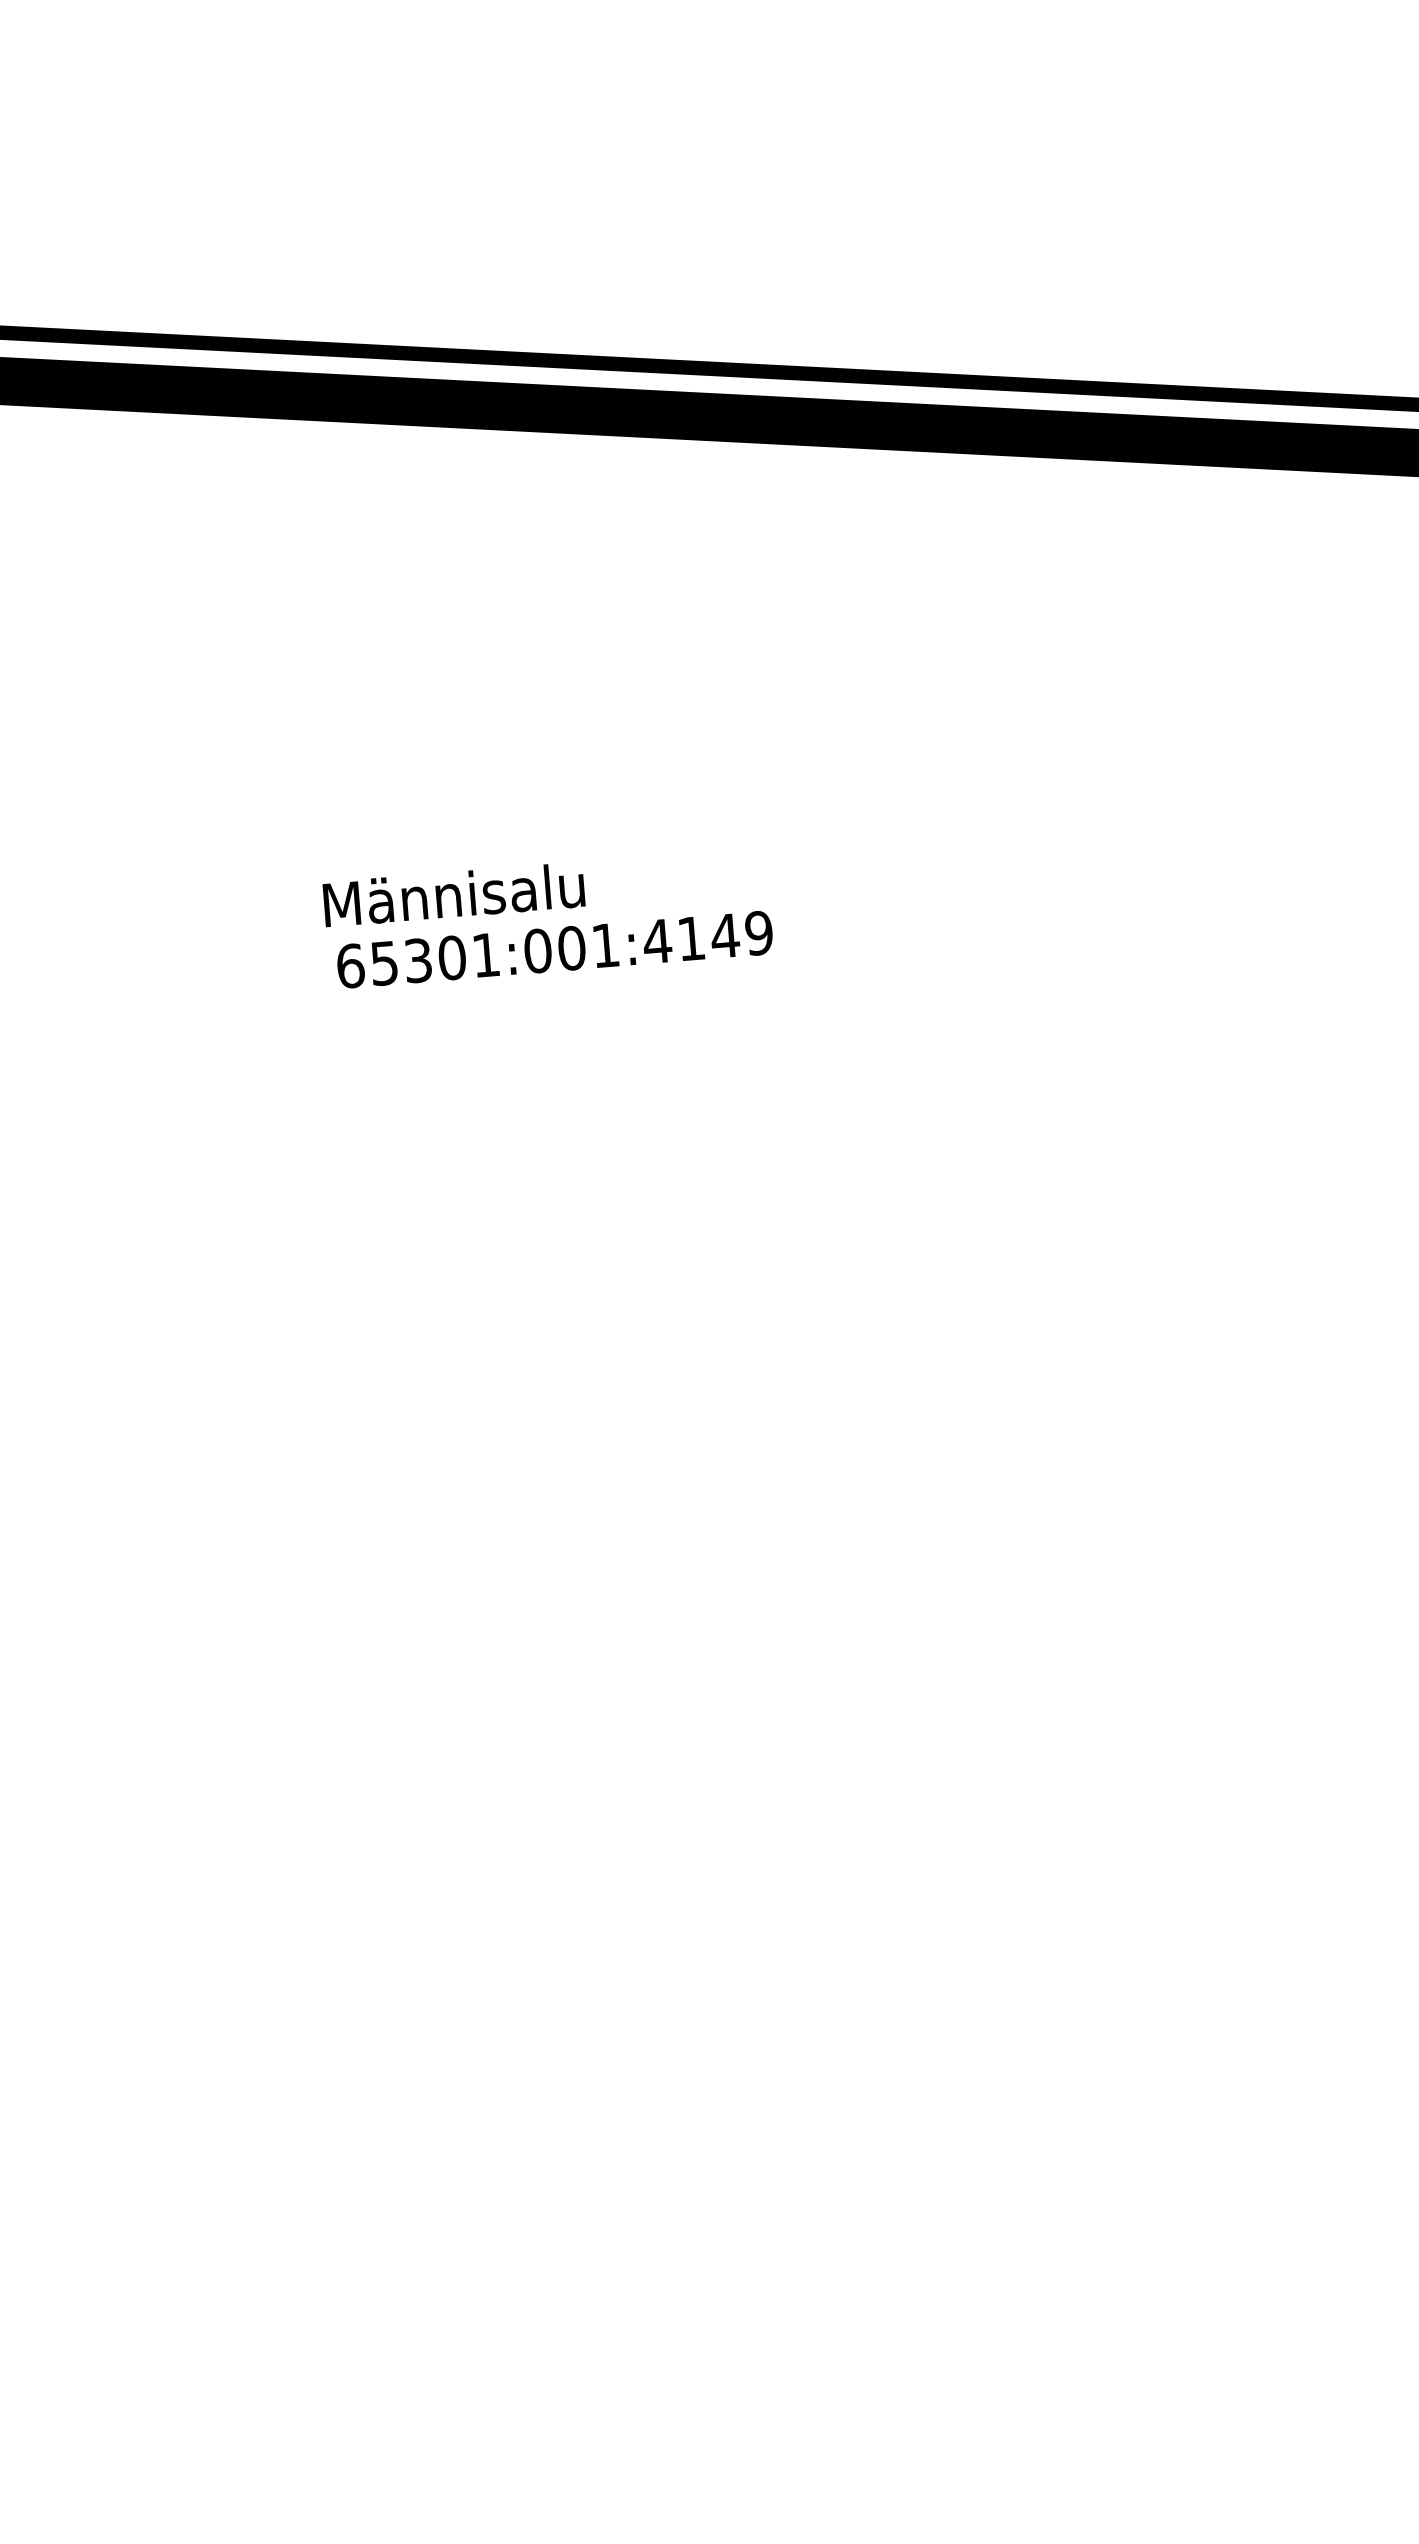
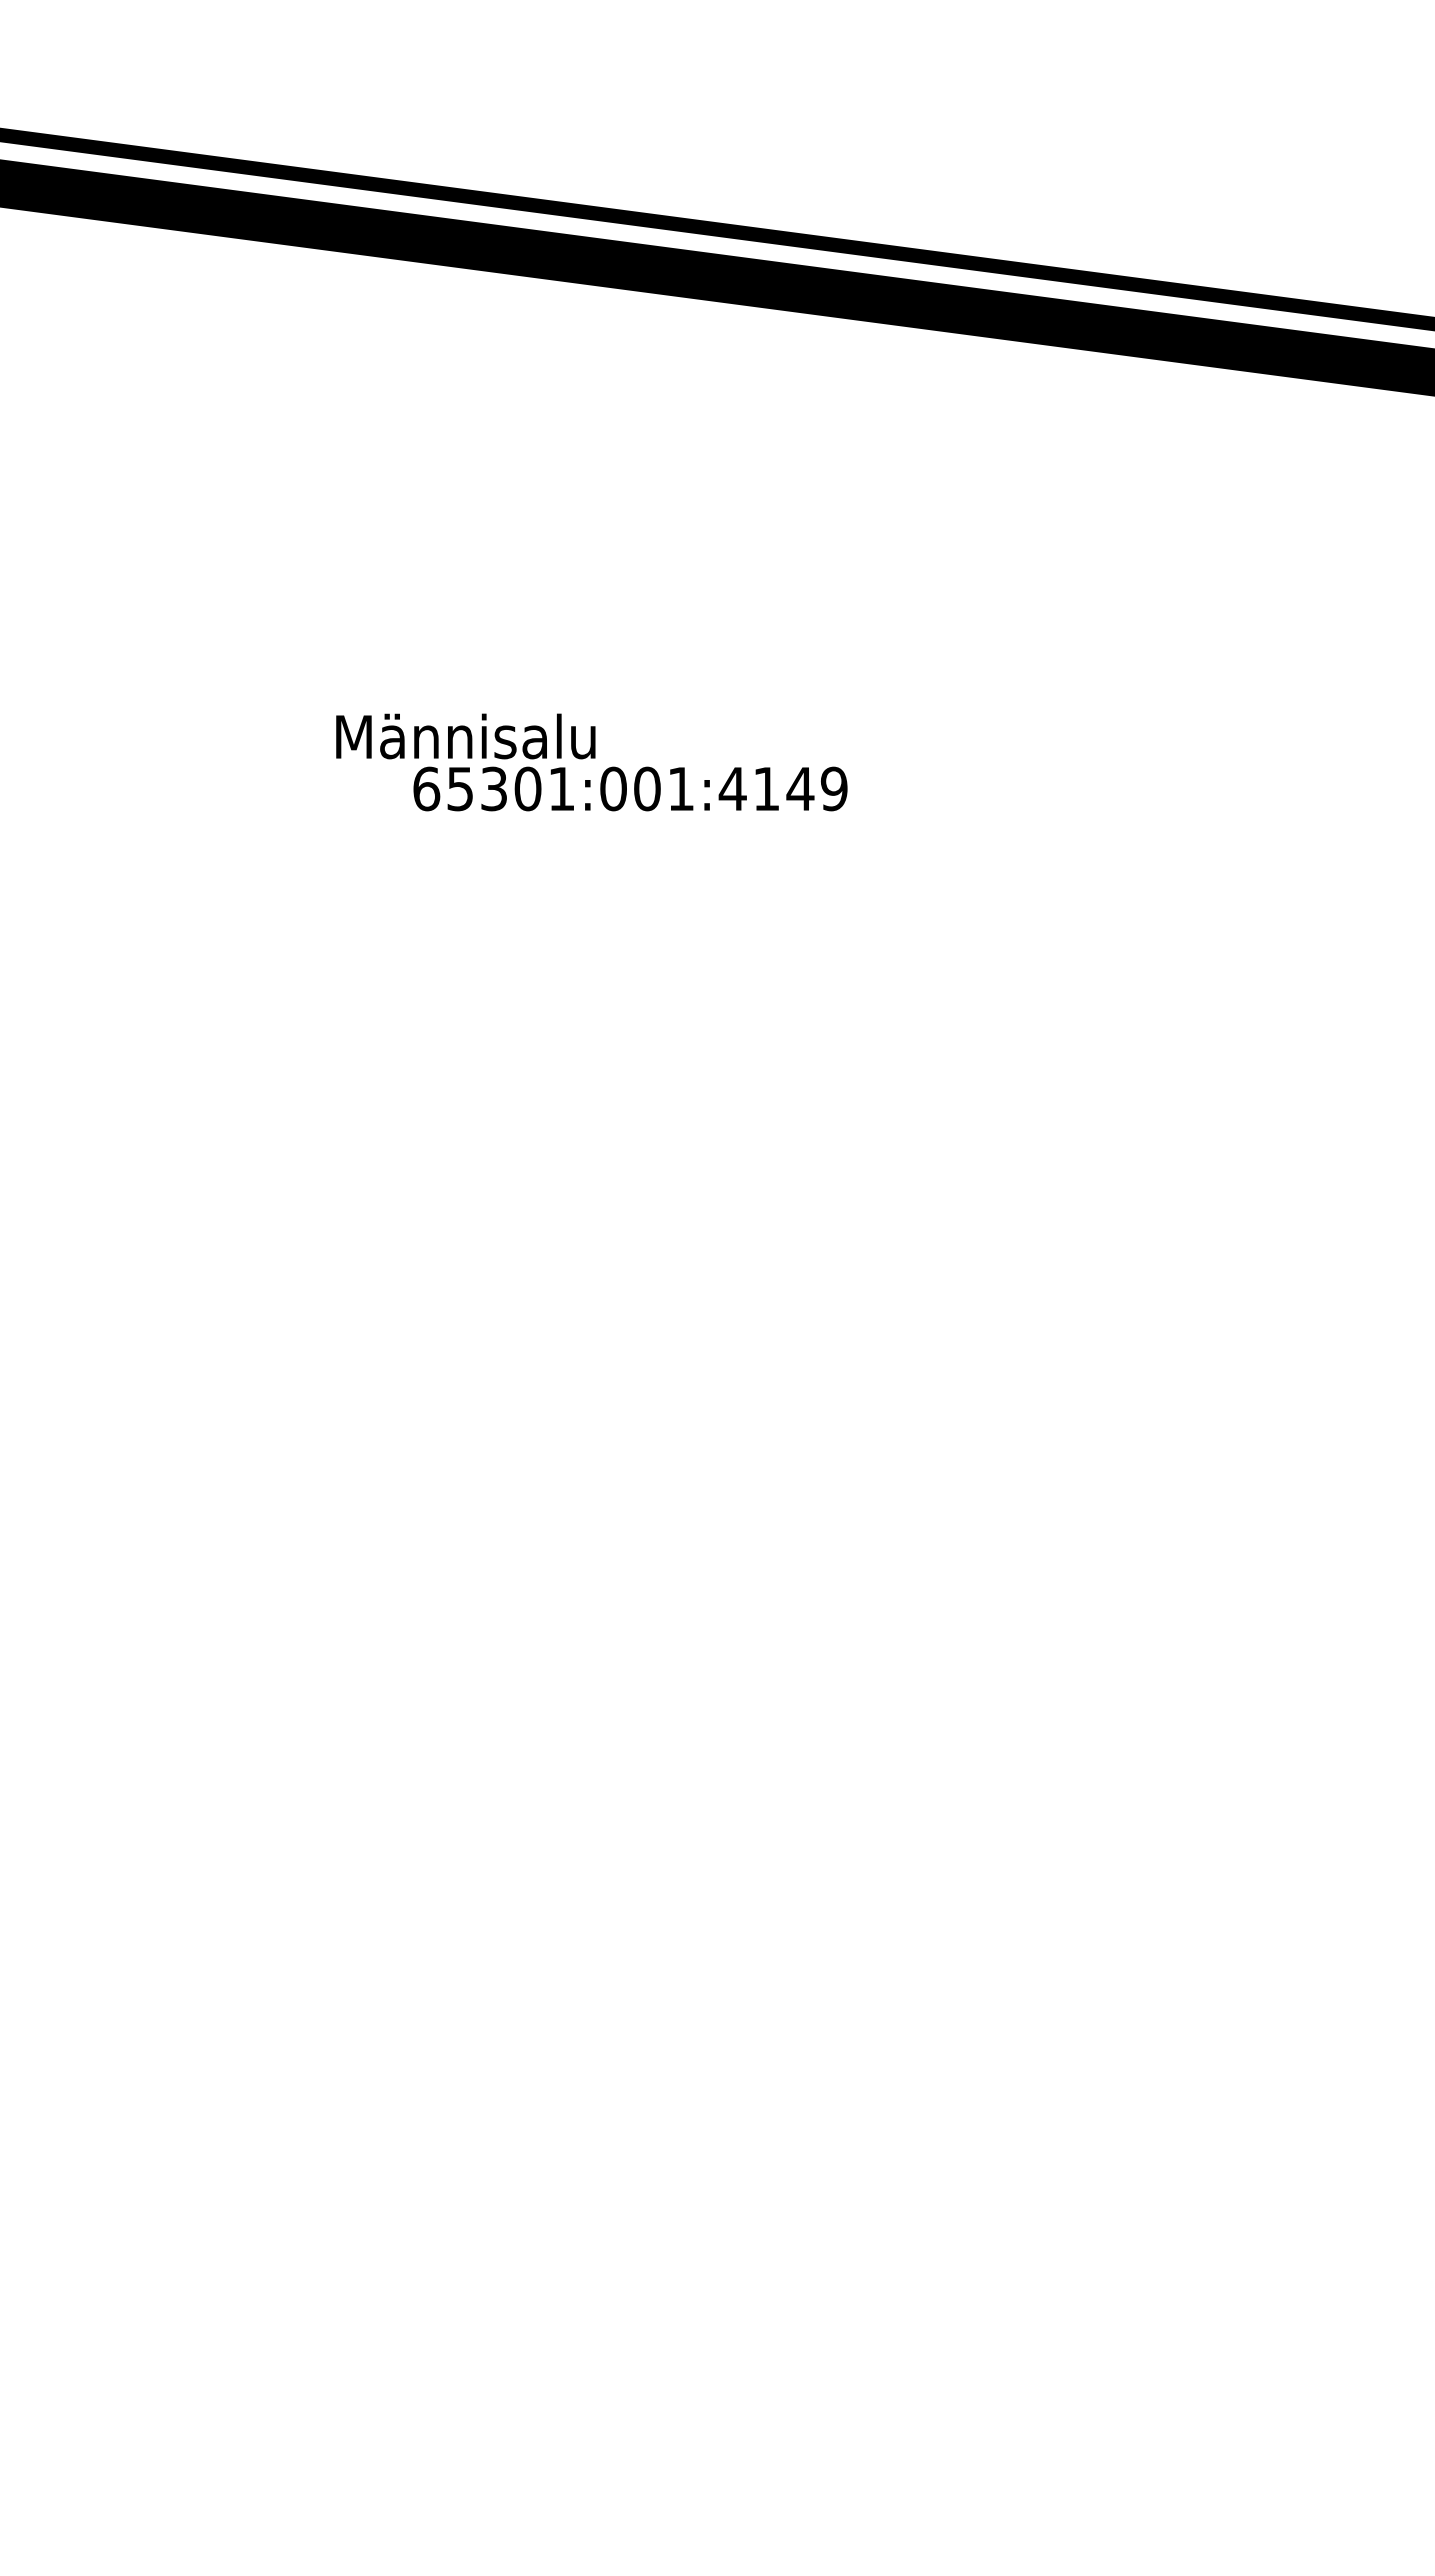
text: (554, 949) -> (630, 788), moved

